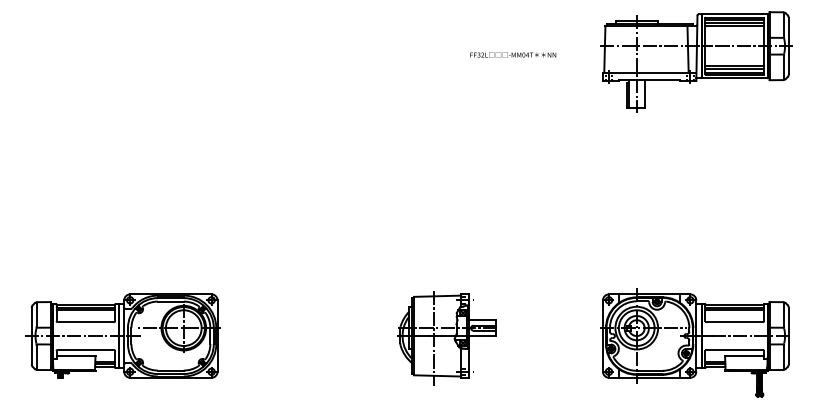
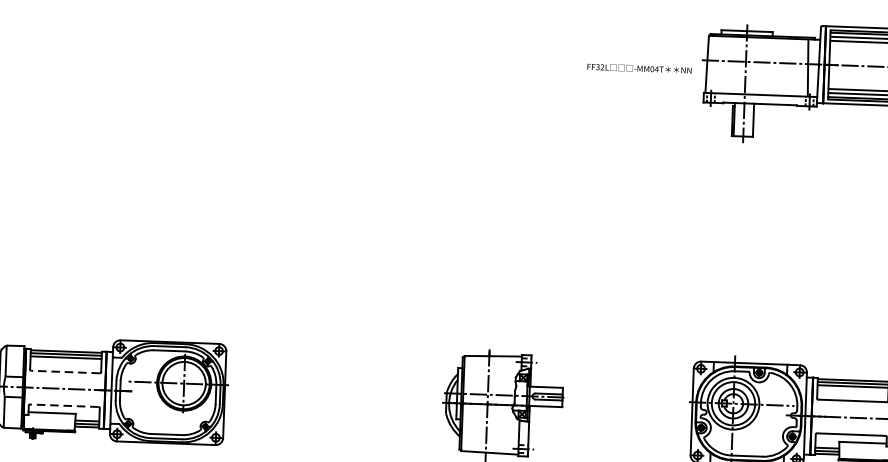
text: (513, 54) -> (639, 68), moved
line: (85, 322) -> (65, 372), solid -> dashed
line: (85, 349) -> (63, 405), solid -> dashed

